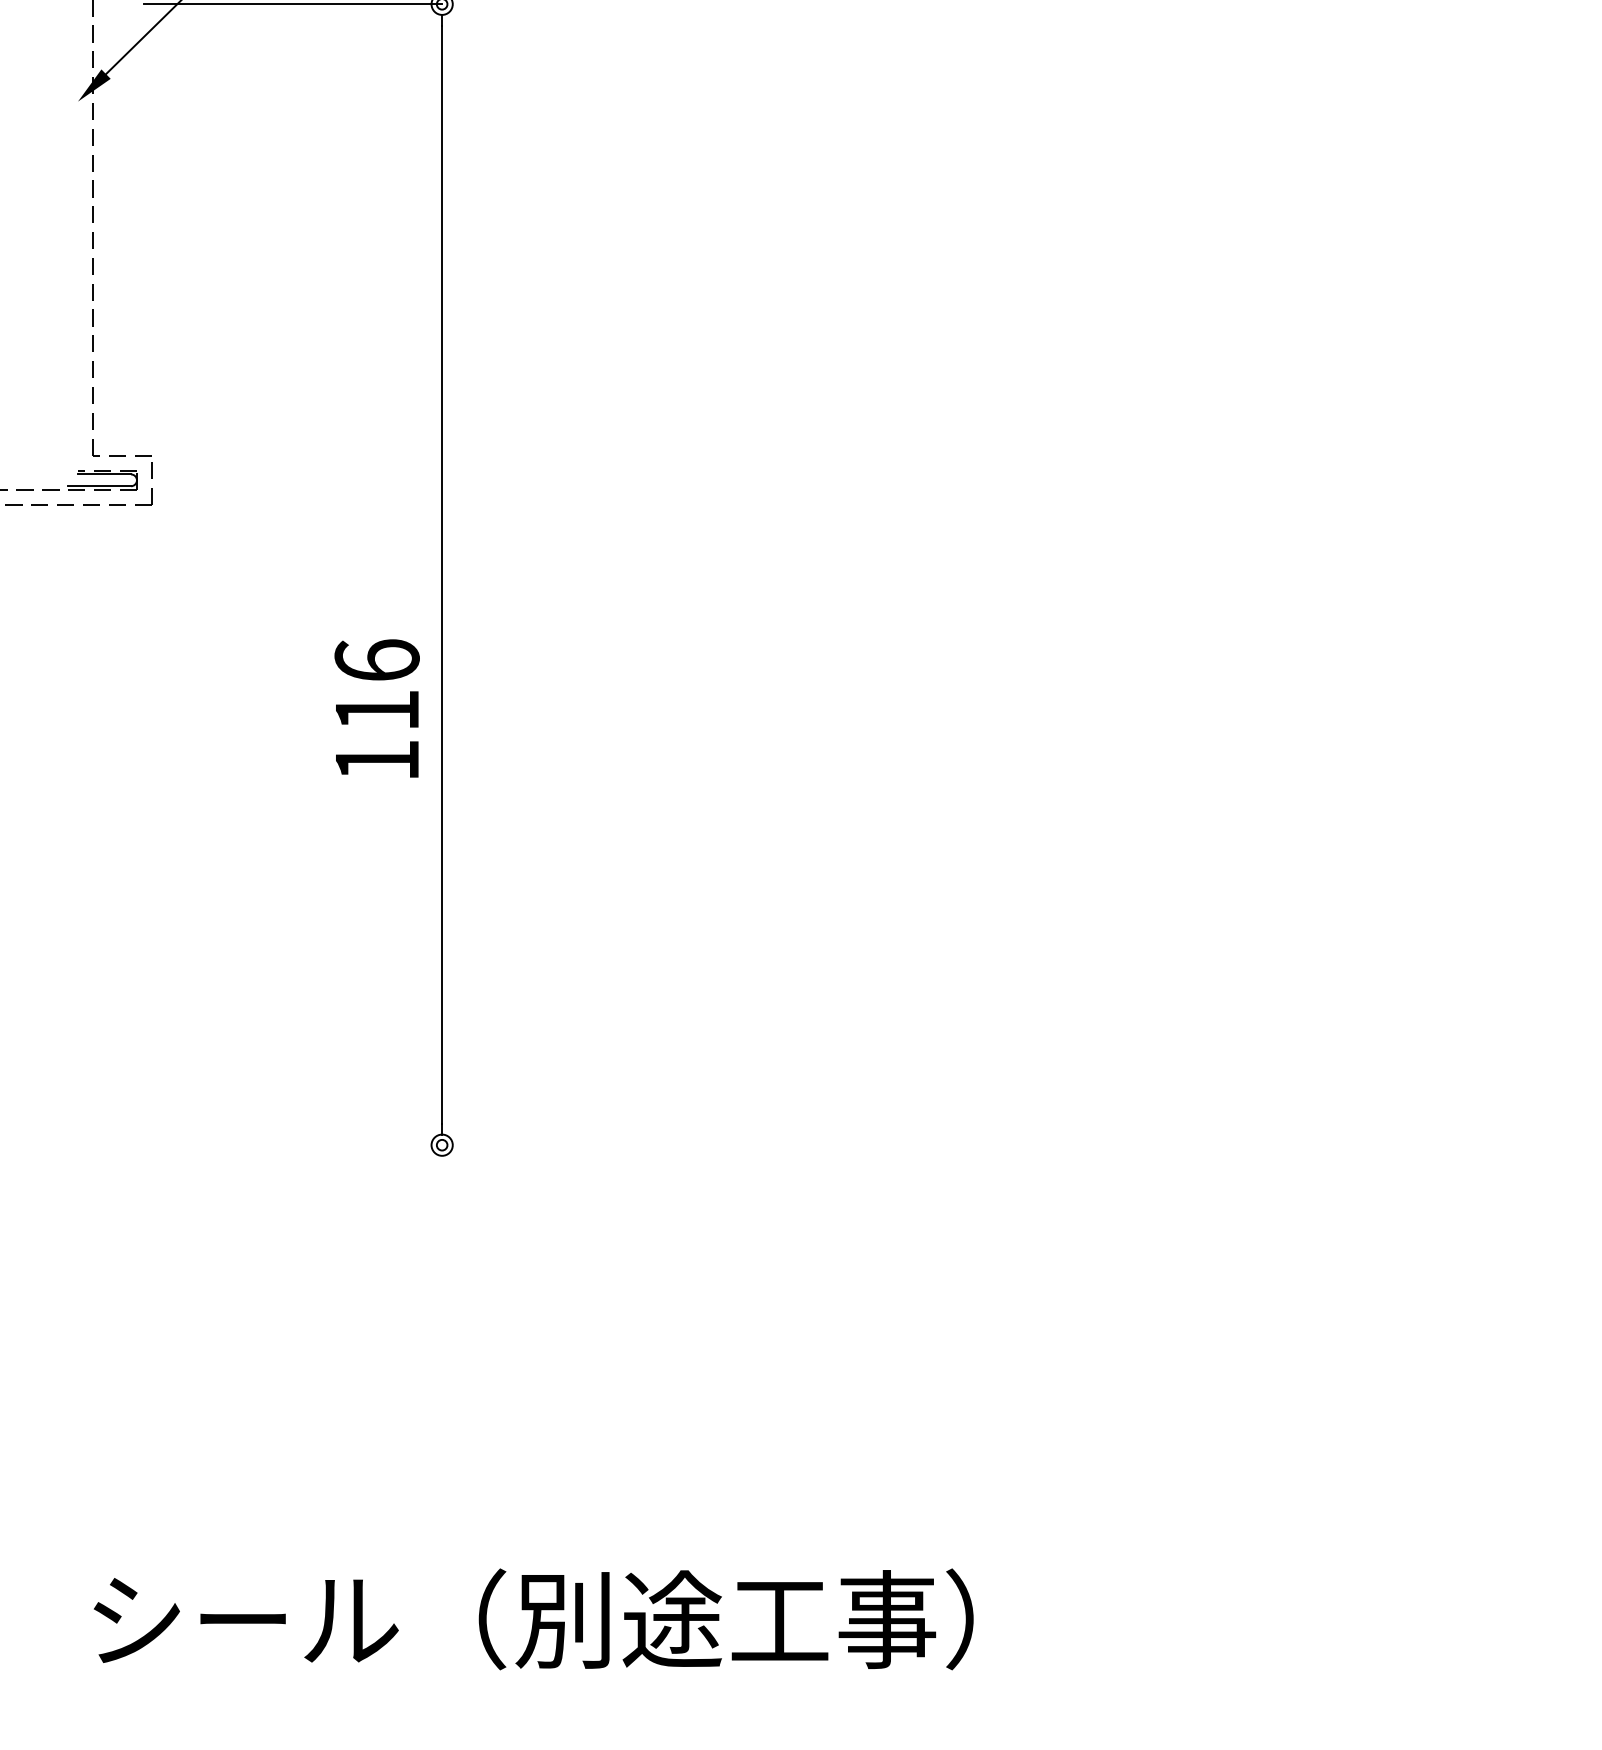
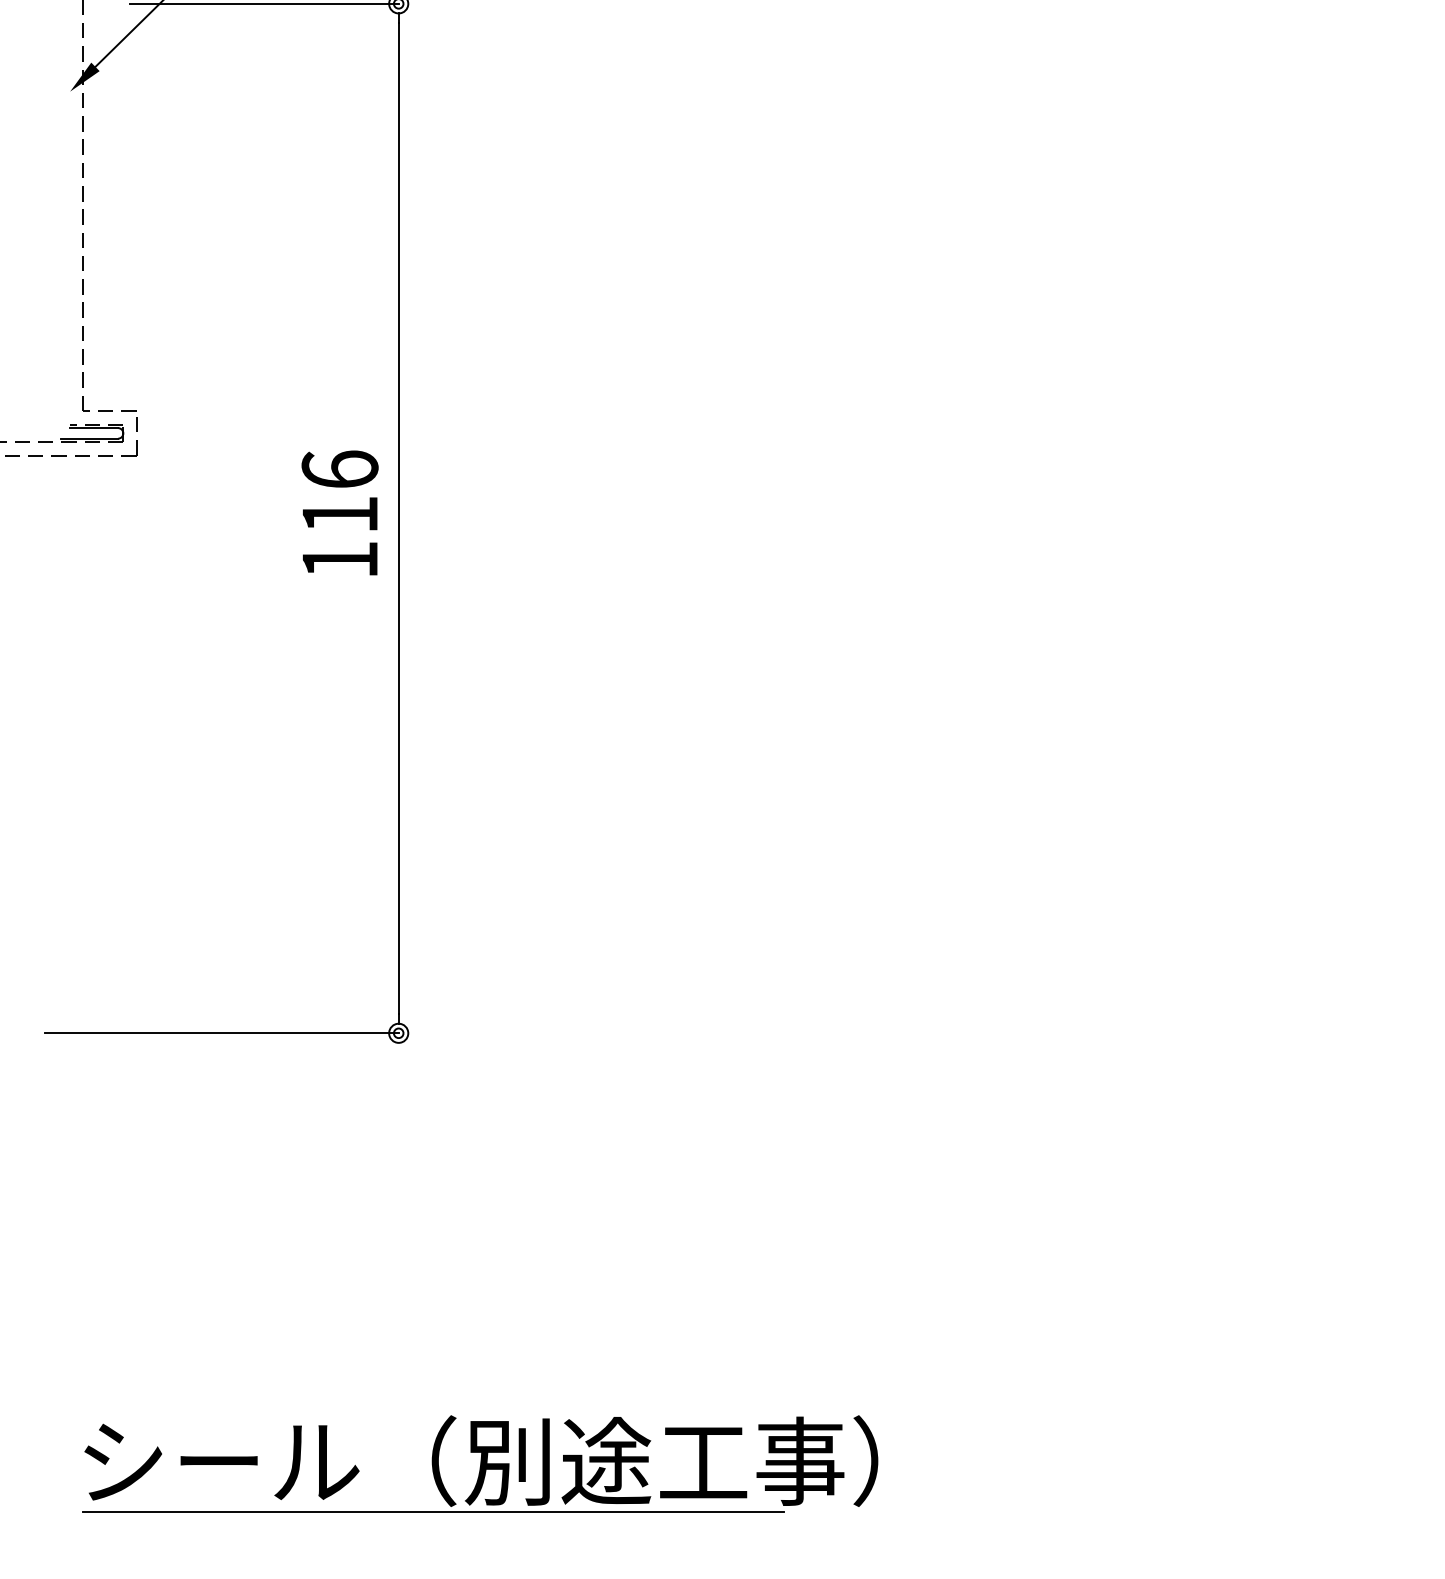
text: (376, 708) -> (339, 512), moved
line: (246, 1145) -> (222, 1033), added
line: (480, 1675) -> (433, 1511), added

